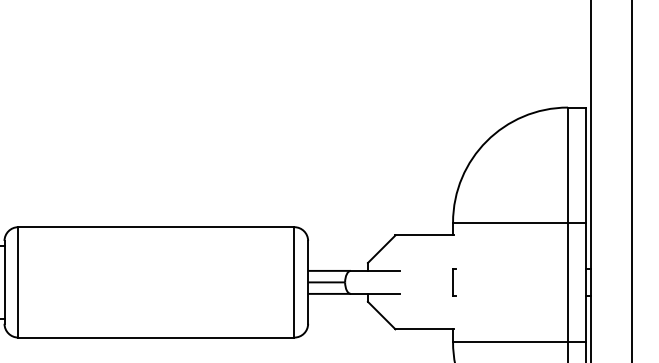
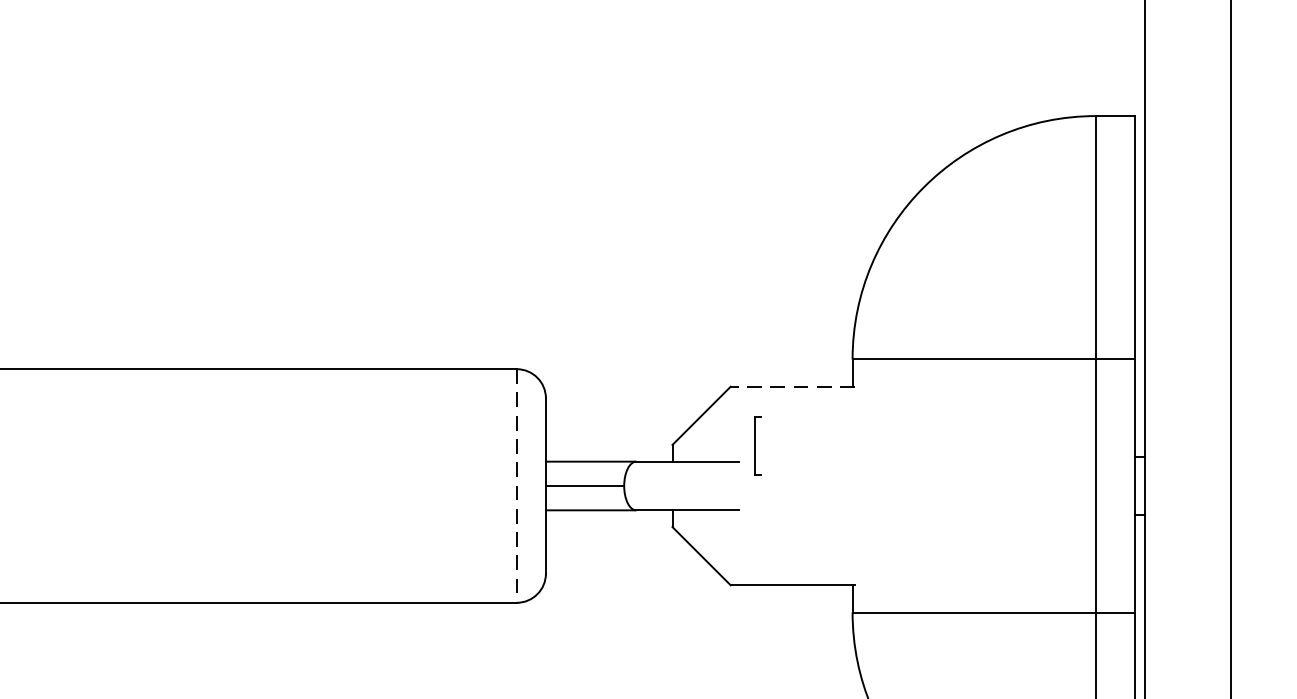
line: (424, 235) -> (792, 386), solid -> dashed
line: (294, 282) -> (517, 486), solid -> dashed
part: (454, 282) -> (758, 446), moved

